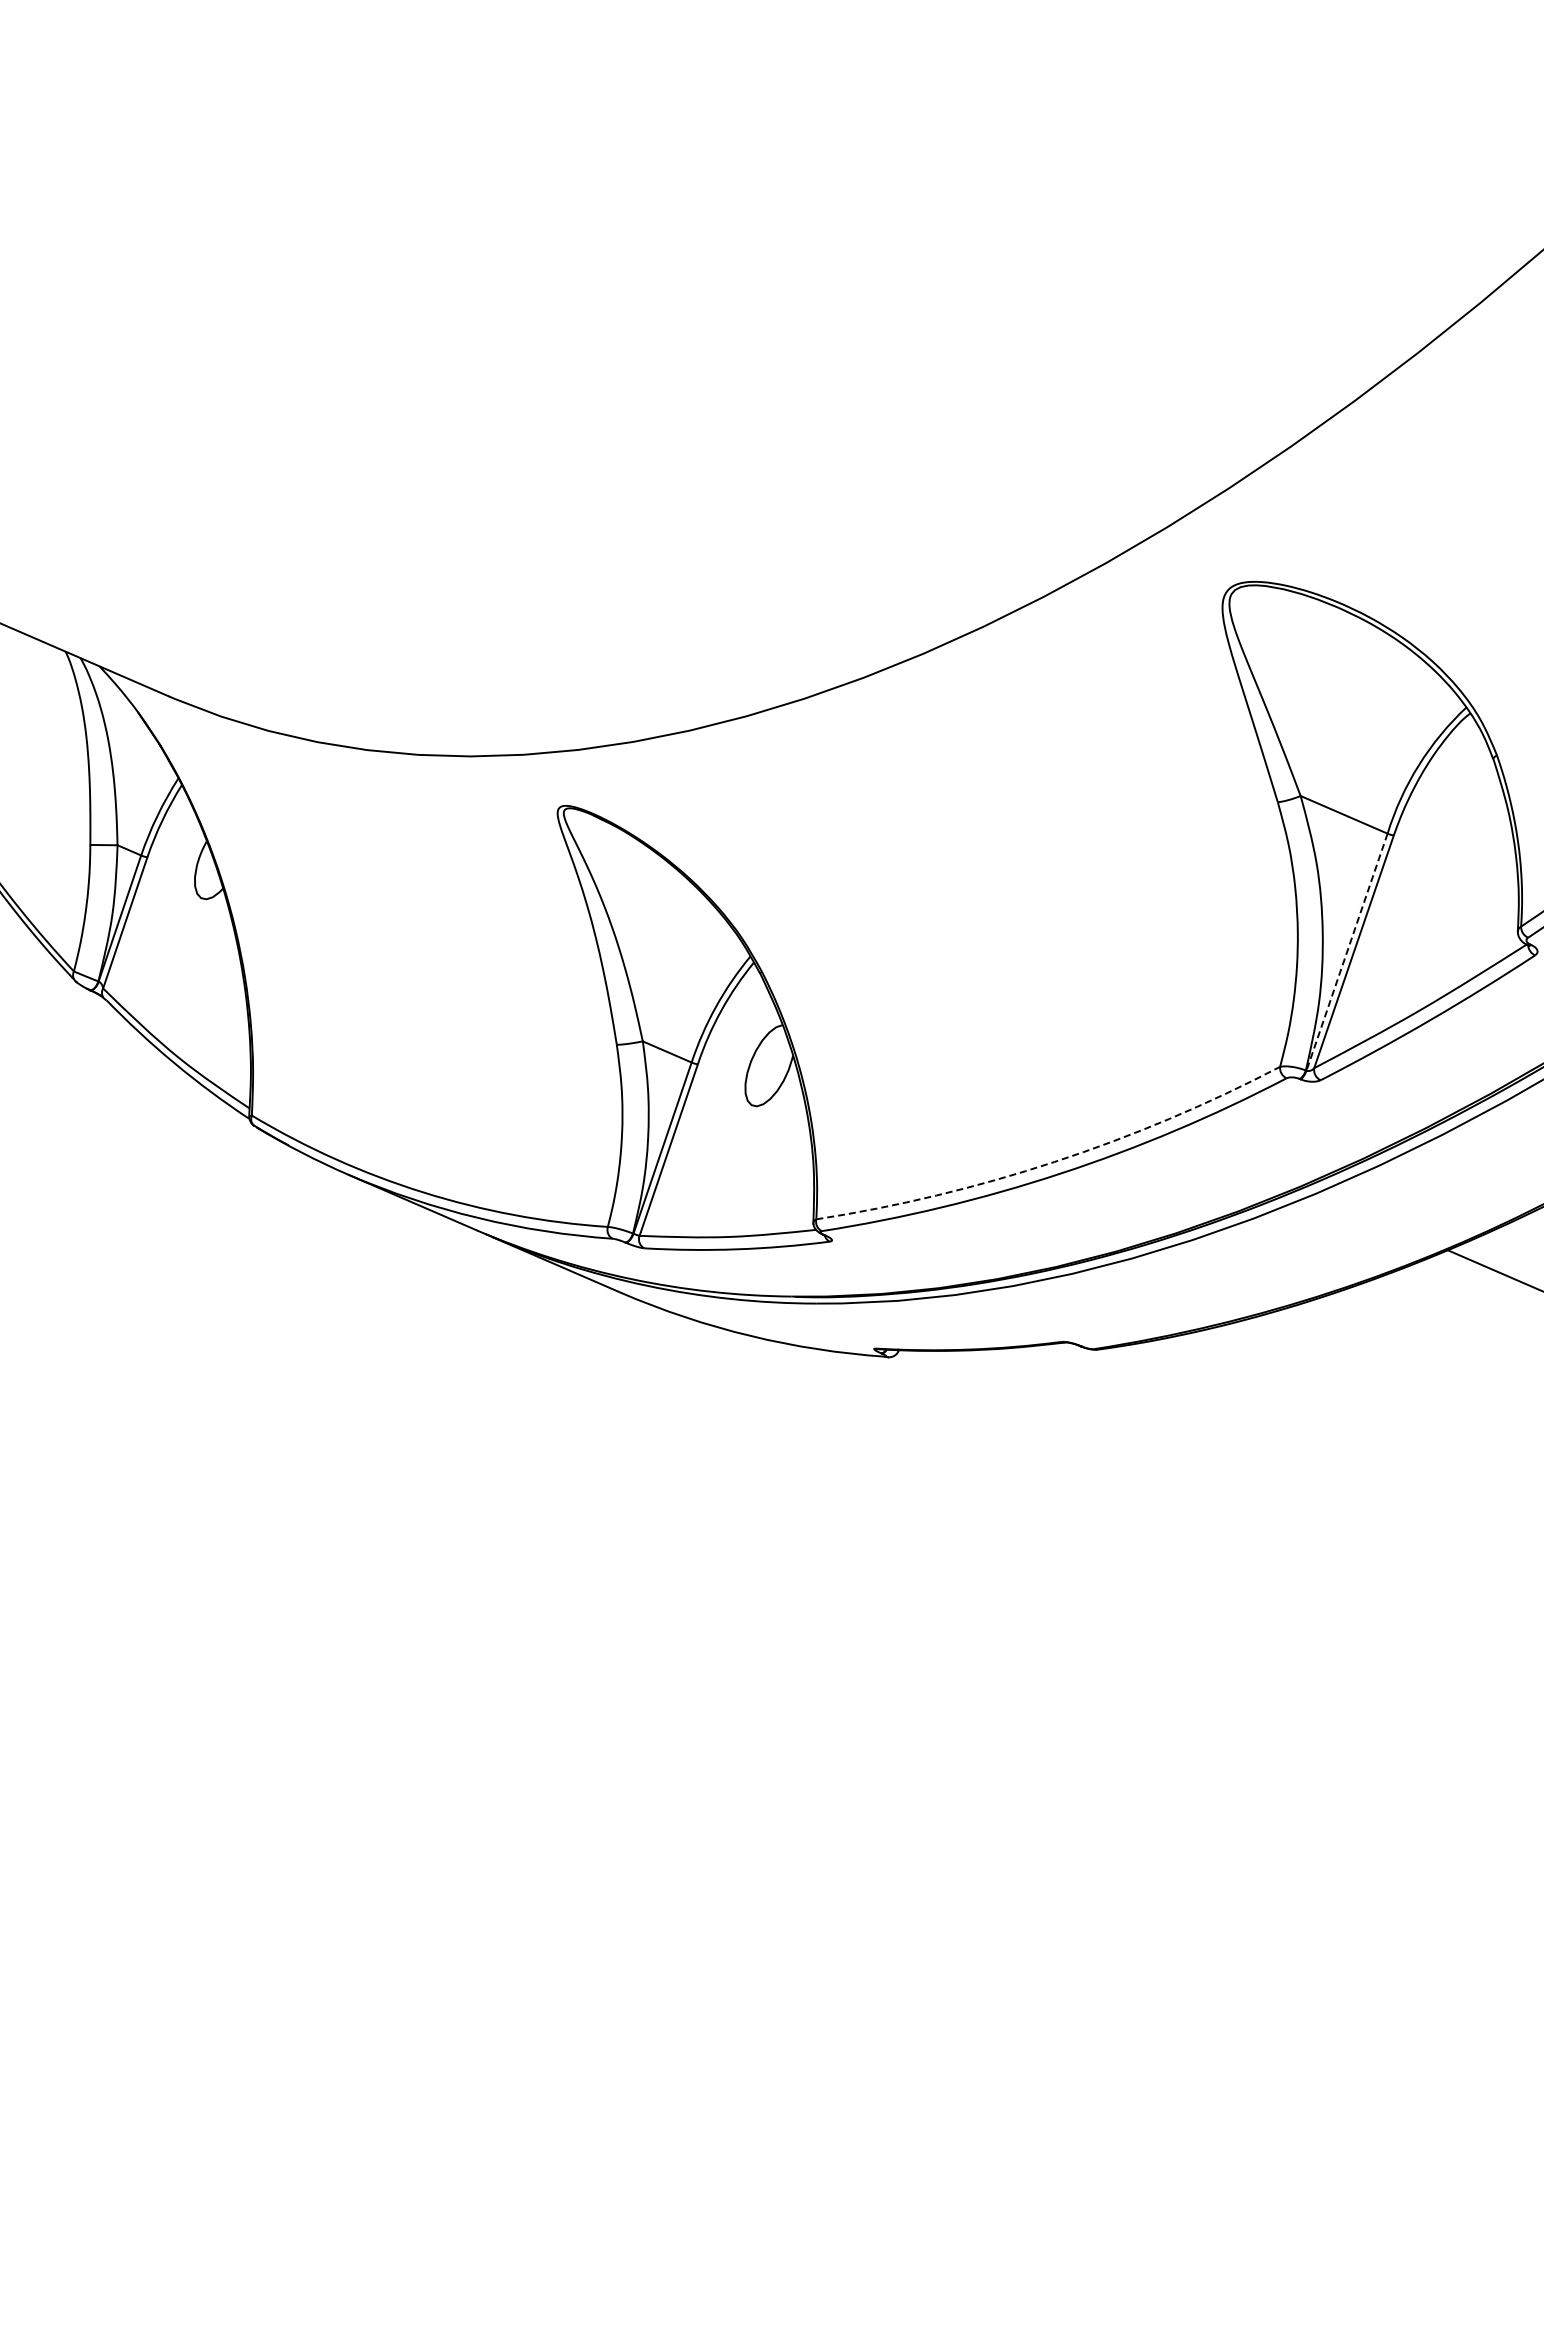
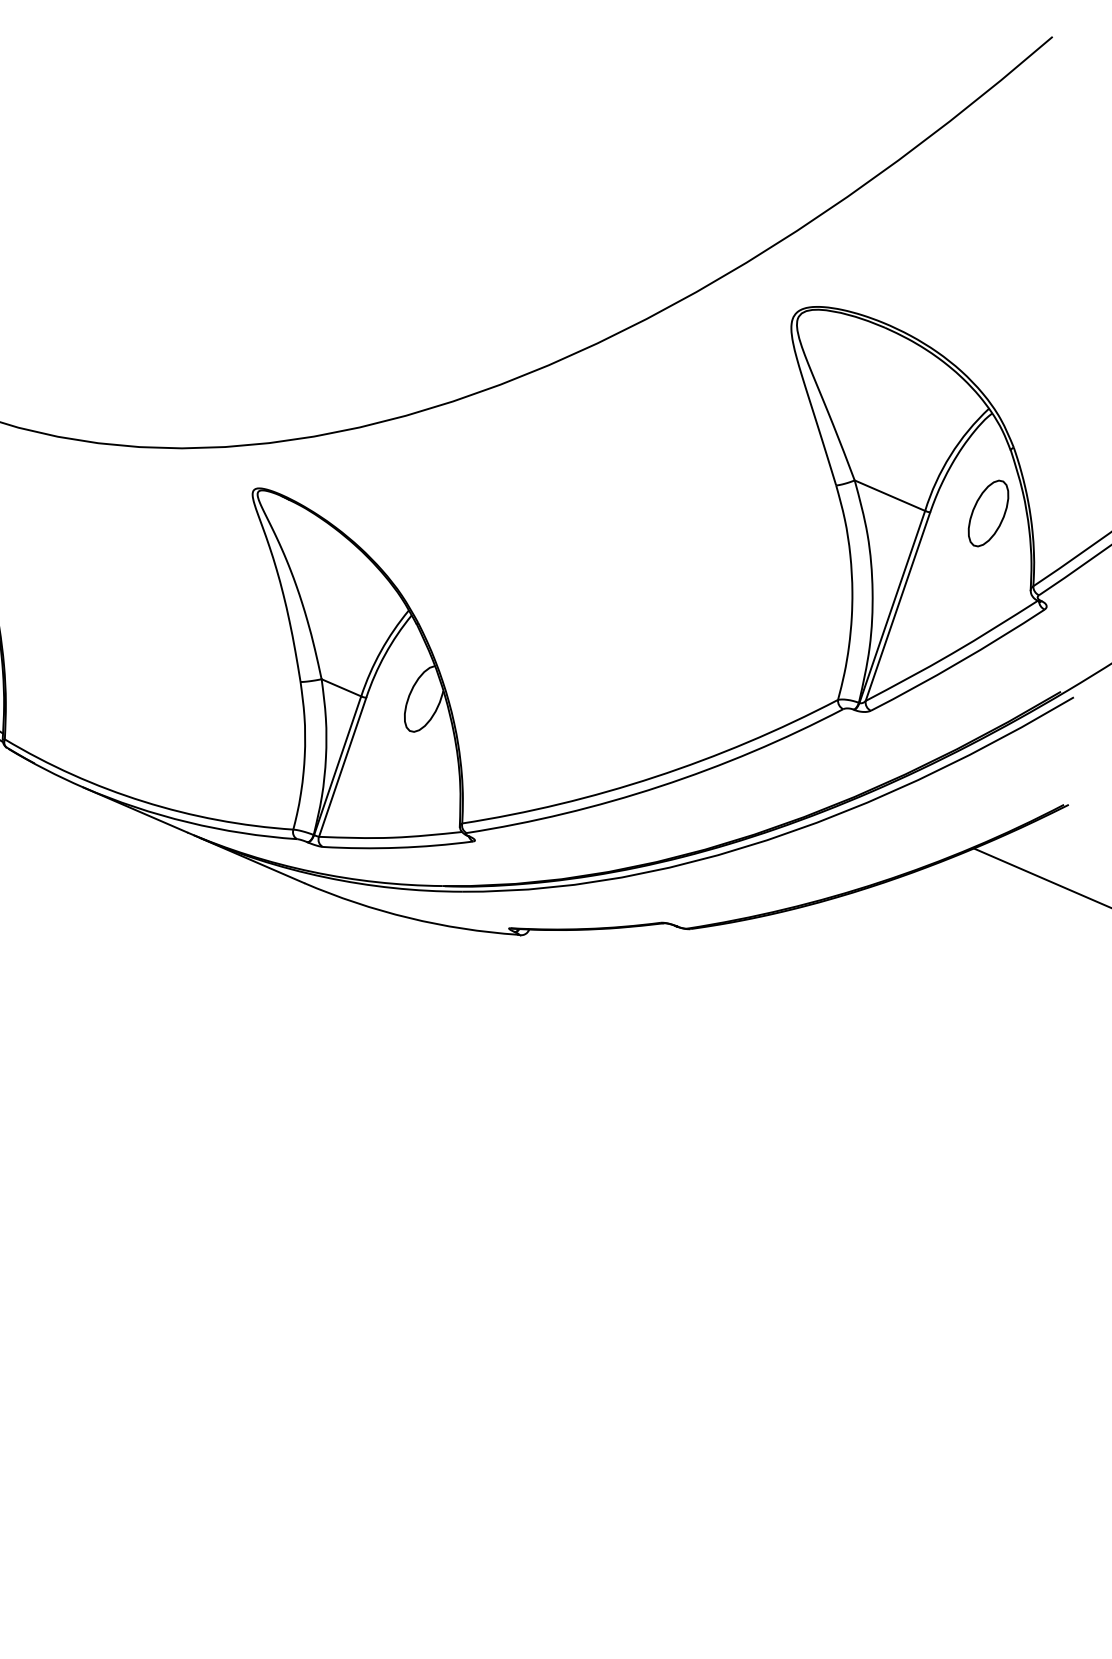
part: (1465, 836) -> (988, 513), added
line: (1346, 952) -> (891, 607), dashed -> solid
arc: (1054, 1162) -> (655, 777), dashed -> solid

